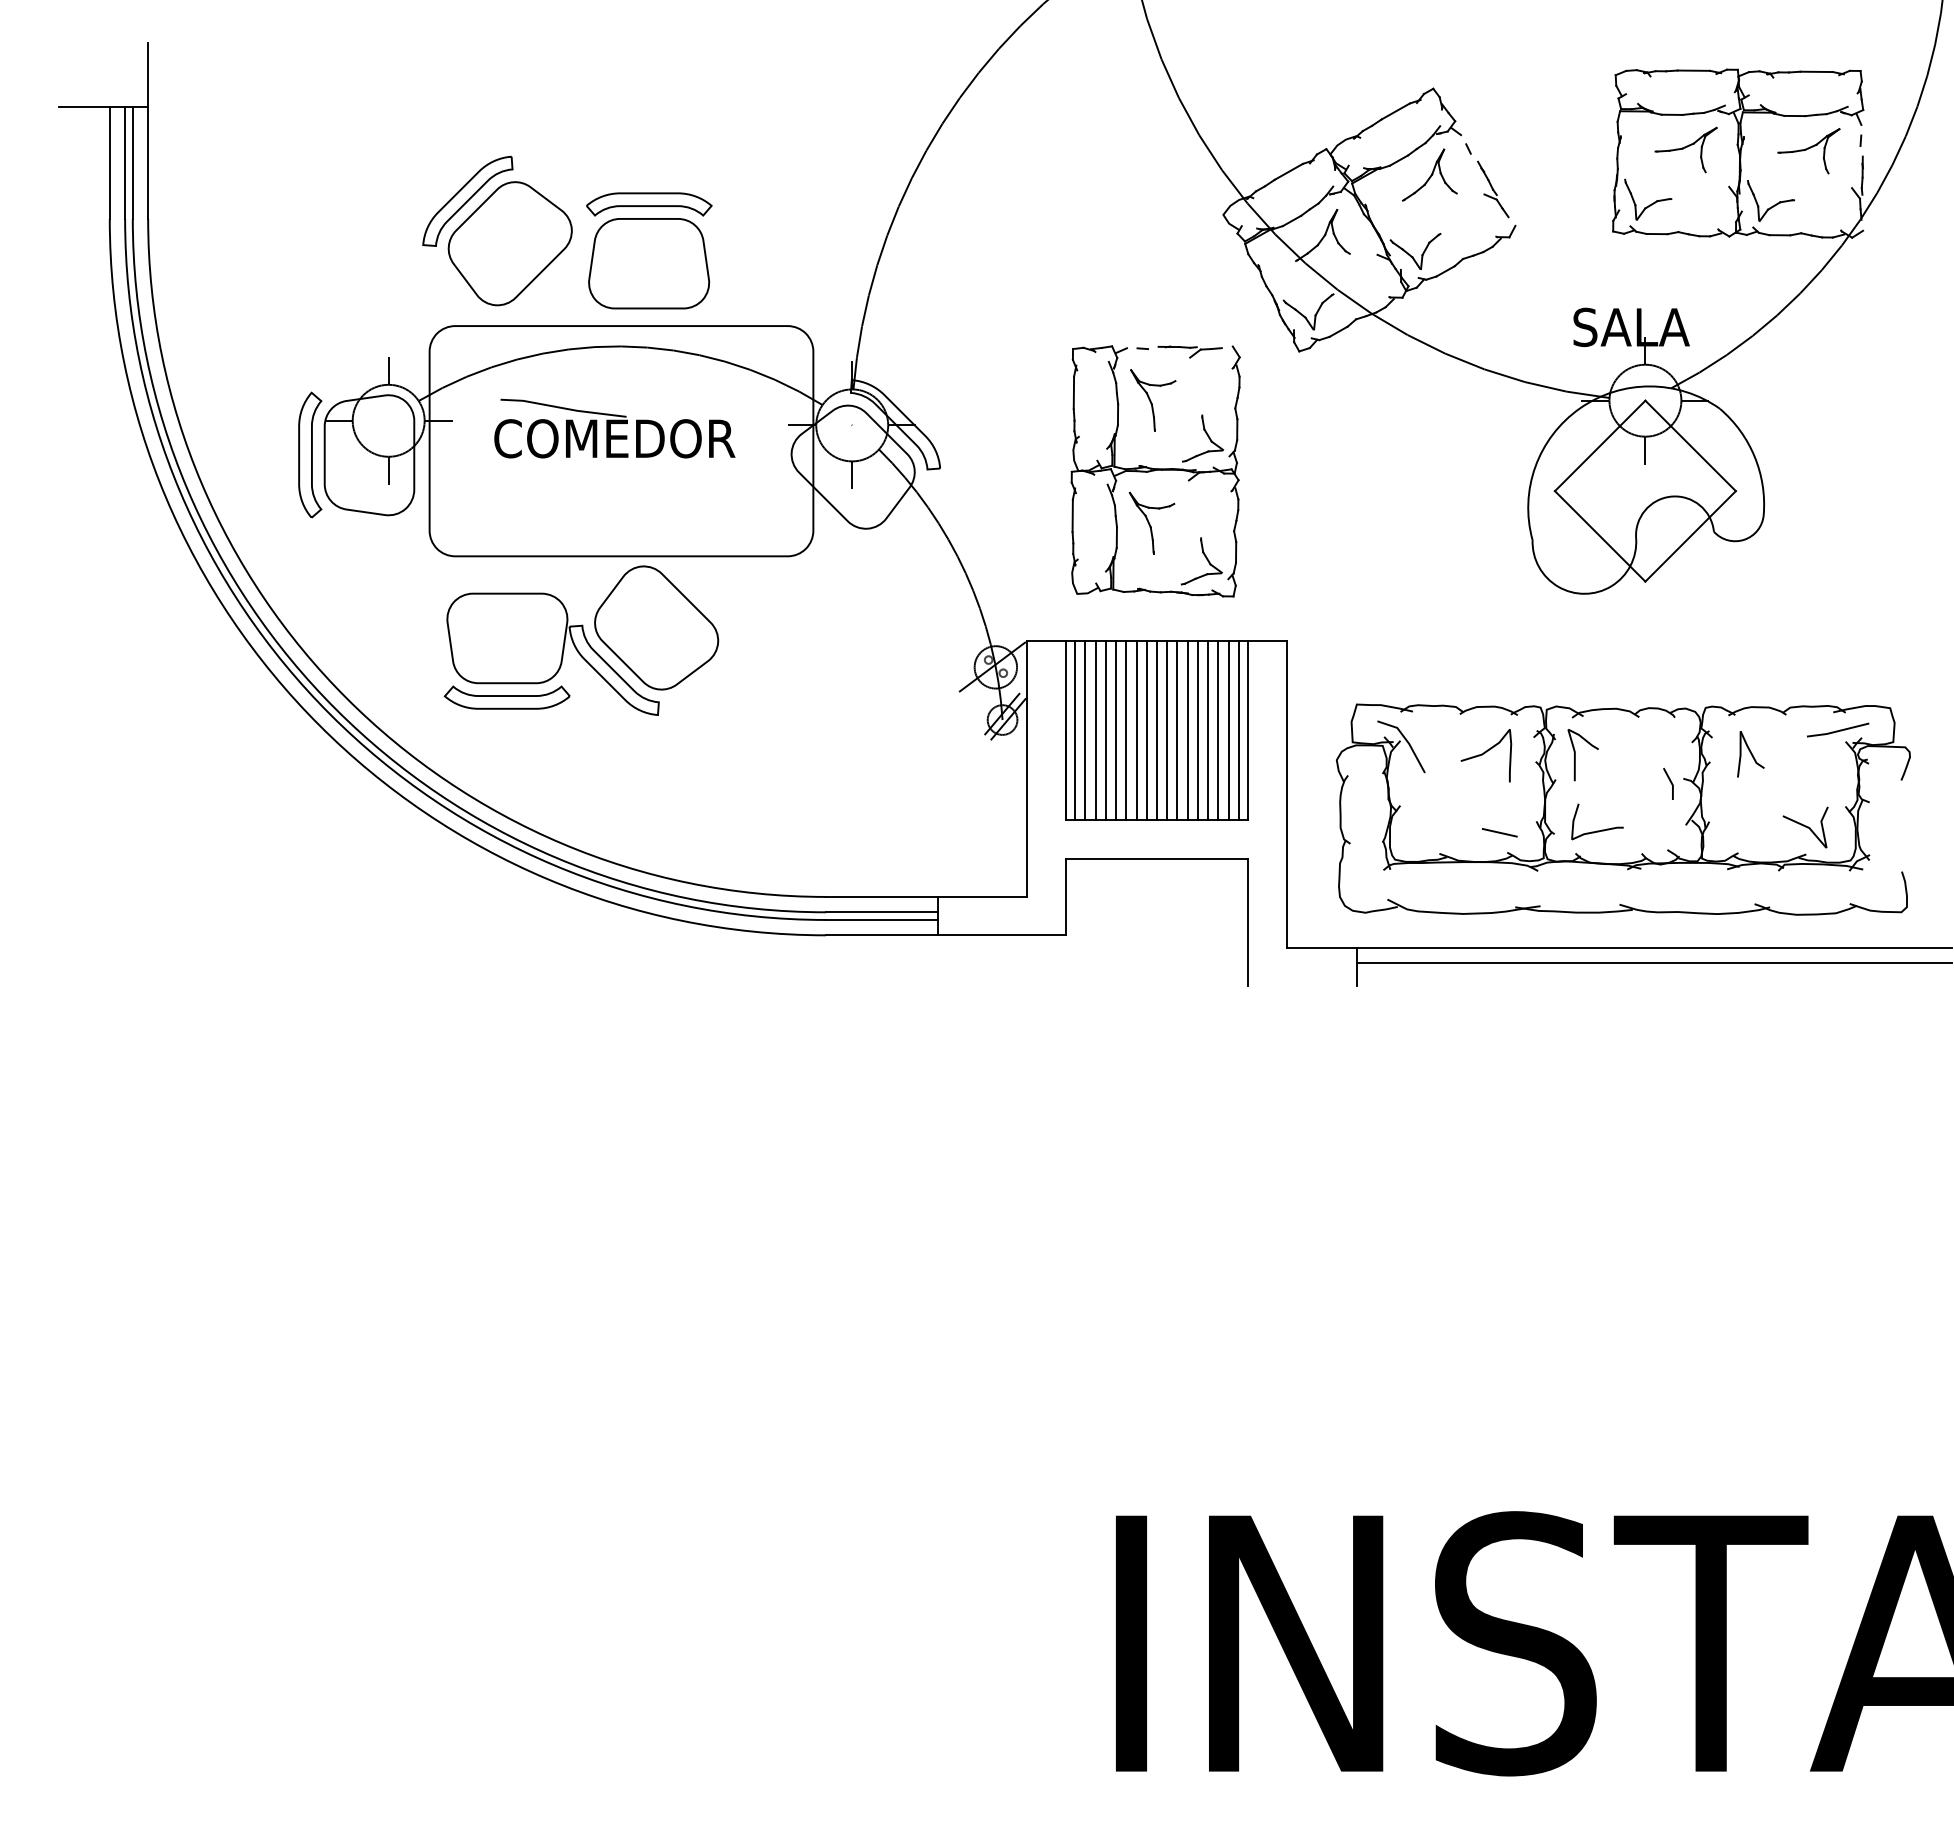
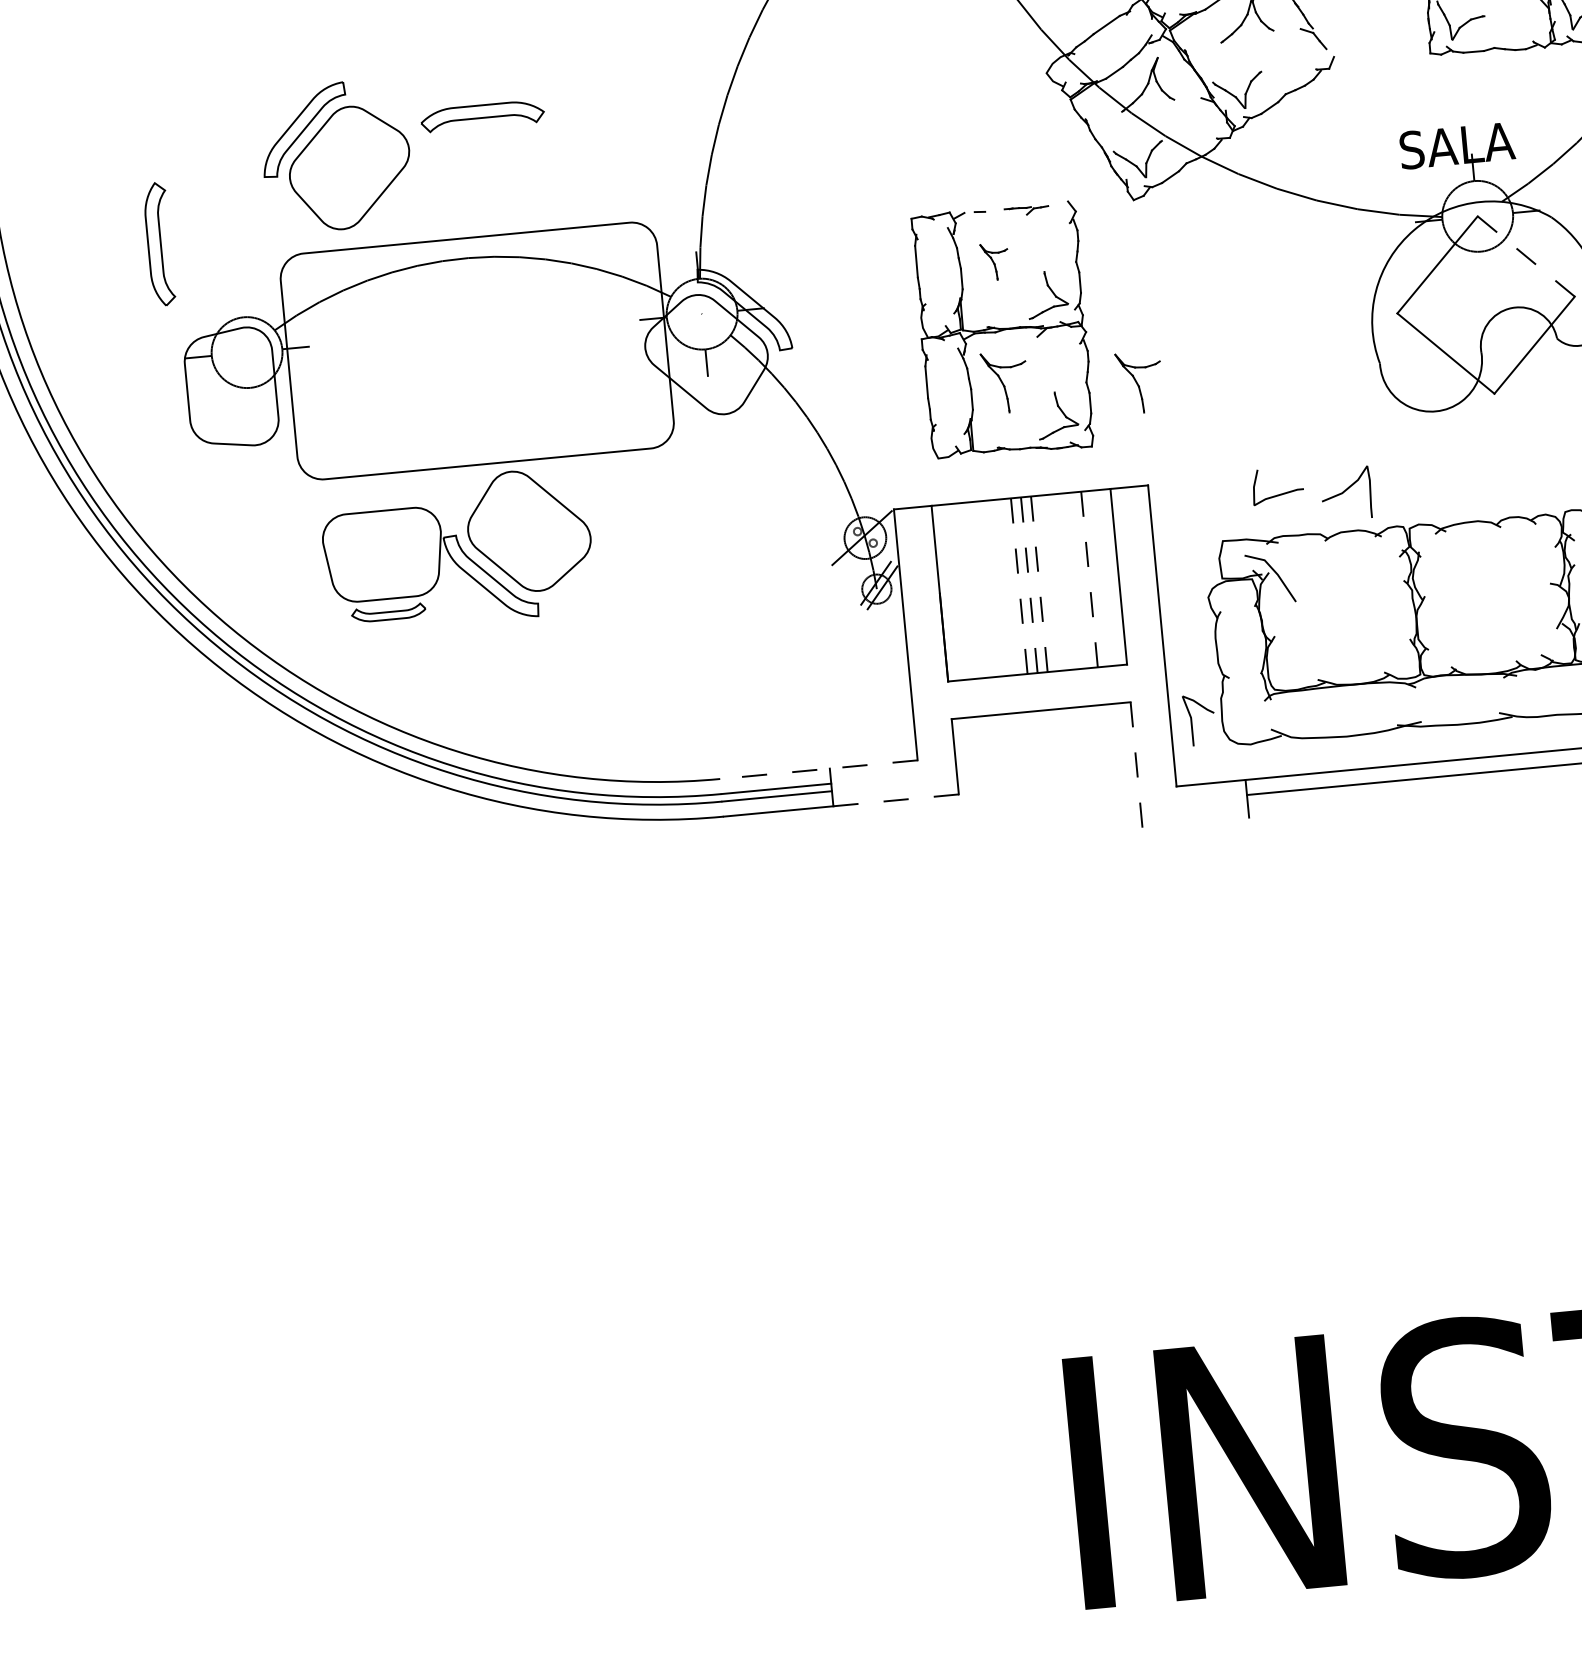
part: (649, 263) -> (488, 174), removed
part: (1189, 351) -> (1026, 210), size x0.7
line: (388, 370) -> (242, 303), removed
part: (1153, 400) -> (995, 261), size x0.6
part: (614, 428) -> (469, 339), removed
line: (1690, 445) -> (1526, 256), solid -> dashed
line: (1645, 450) -> (1482, 265), removed
part: (310, 454) -> (159, 243), moved
line: (388, 470) -> (251, 401), removed
part: (1287, 535) -> (1139, 381), added
part: (506, 697) -> (388, 613), size x0.6
line: (1075, 730) -> (949, 592), removed
line: (1085, 730) -> (959, 591), removed
line: (1095, 730) -> (968, 590), removed
line: (1105, 730) -> (978, 589), removed
line: (1116, 730) -> (989, 588), removed
line: (1126, 730) -> (999, 587), removed
line: (1136, 730) -> (1009, 586), removed
line: (1146, 730) -> (1018, 586), solid -> dashed
line: (1157, 730) -> (1029, 585), solid -> dashed
line: (1167, 730) -> (1039, 584), solid -> dashed
line: (1177, 730) -> (1049, 583), removed
line: (1187, 730) -> (1059, 582), removed
line: (1197, 730) -> (1069, 581), removed
line: (1208, 730) -> (1079, 580), removed
line: (1218, 730) -> (1089, 579), solid -> dashed
line: (1228, 730) -> (1099, 578), removed
line: (1238, 730) -> (1109, 577), removed
curve: (1485, 753) -> (1345, 491), moved
part: (1575, 755) -> (1192, 721), moved
line: (1670, 783) -> (1537, 589), removed
curve: (1601, 829) -> (1282, 492), moved
line: (1499, 832) -> (1374, 653), removed
line: (926, 896) -> (818, 769), solid -> dashed
line: (1248, 922) -> (1136, 764), solid -> dashed
line: (1001, 935) -> (895, 800), solid -> dashed

